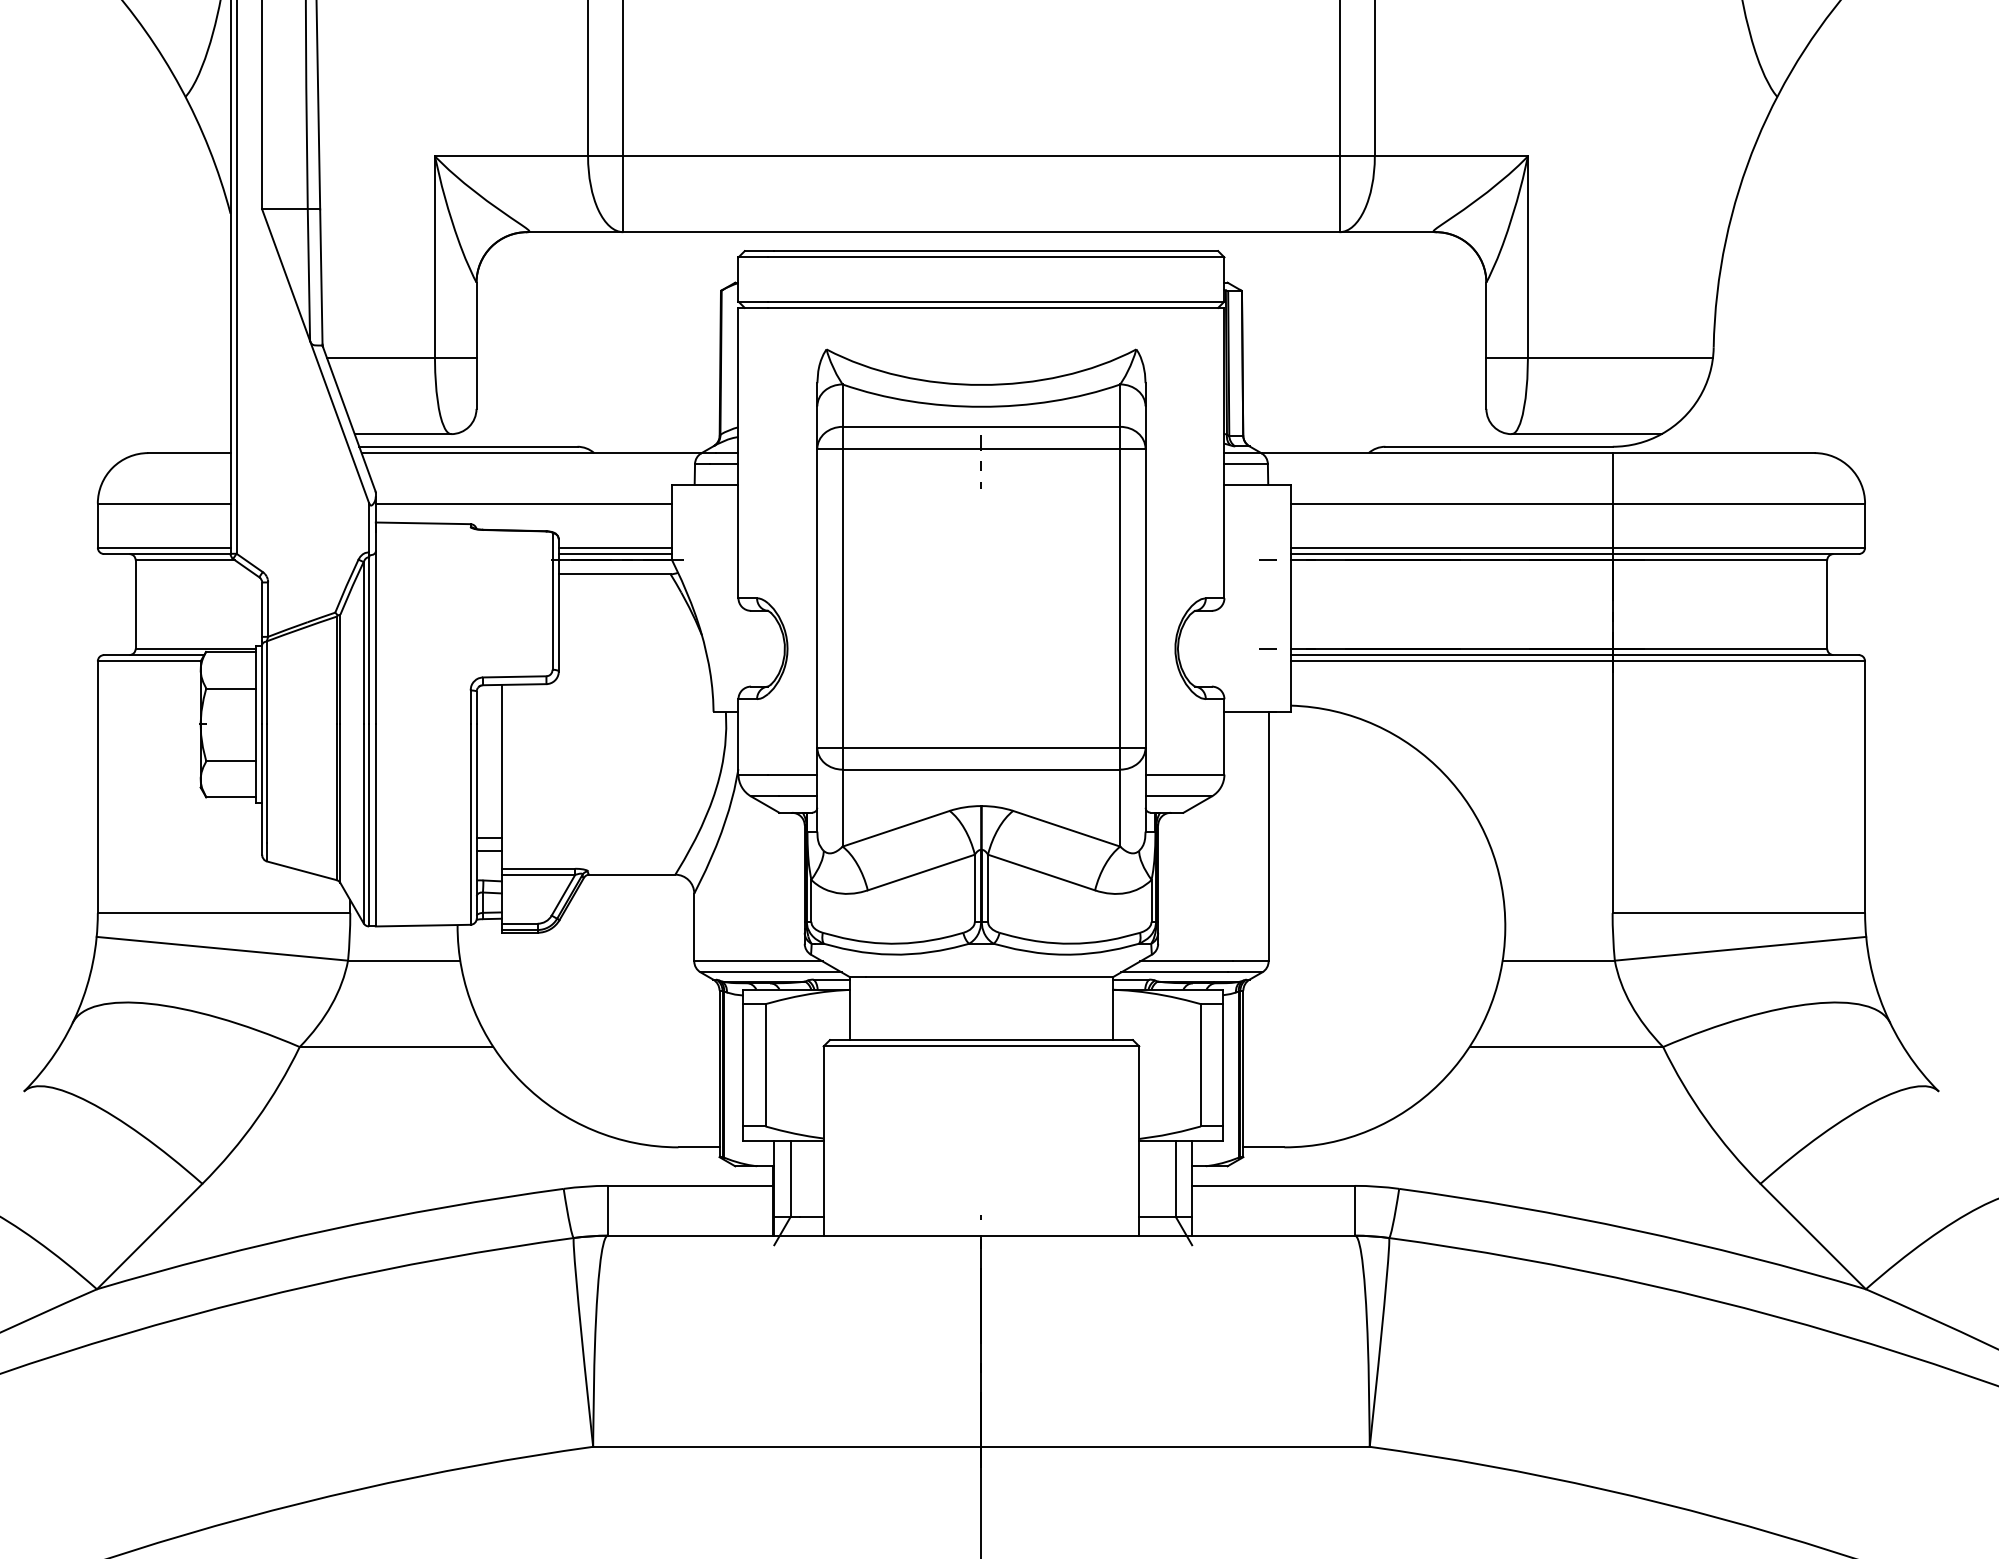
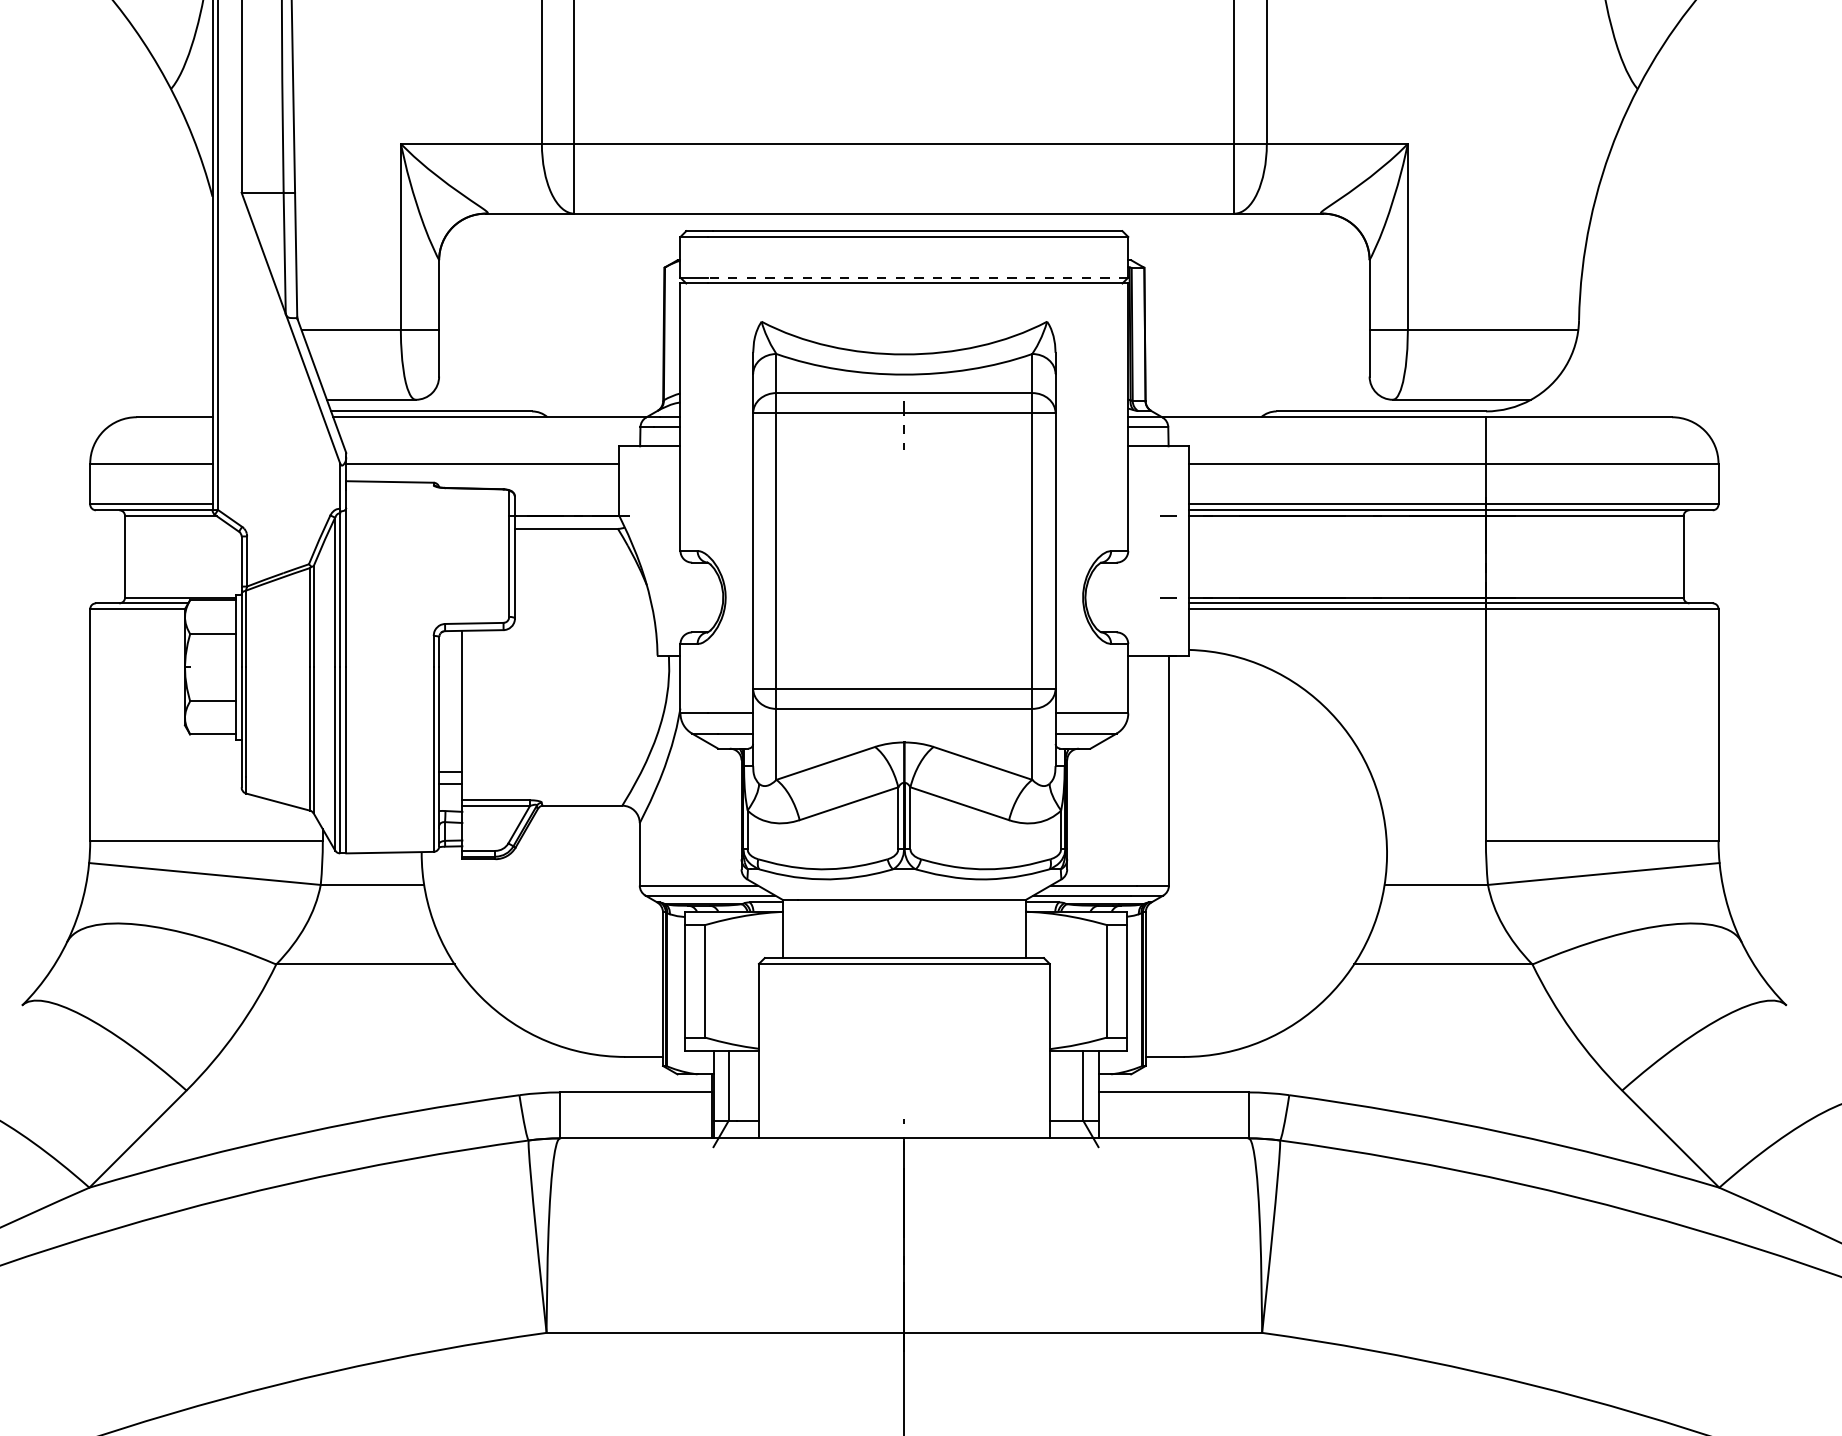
line: (995, 301) -> (917, 277), solid -> dashed
line: (615, 547) -> (567, 504), removed
line: (615, 554) -> (567, 510), removed

